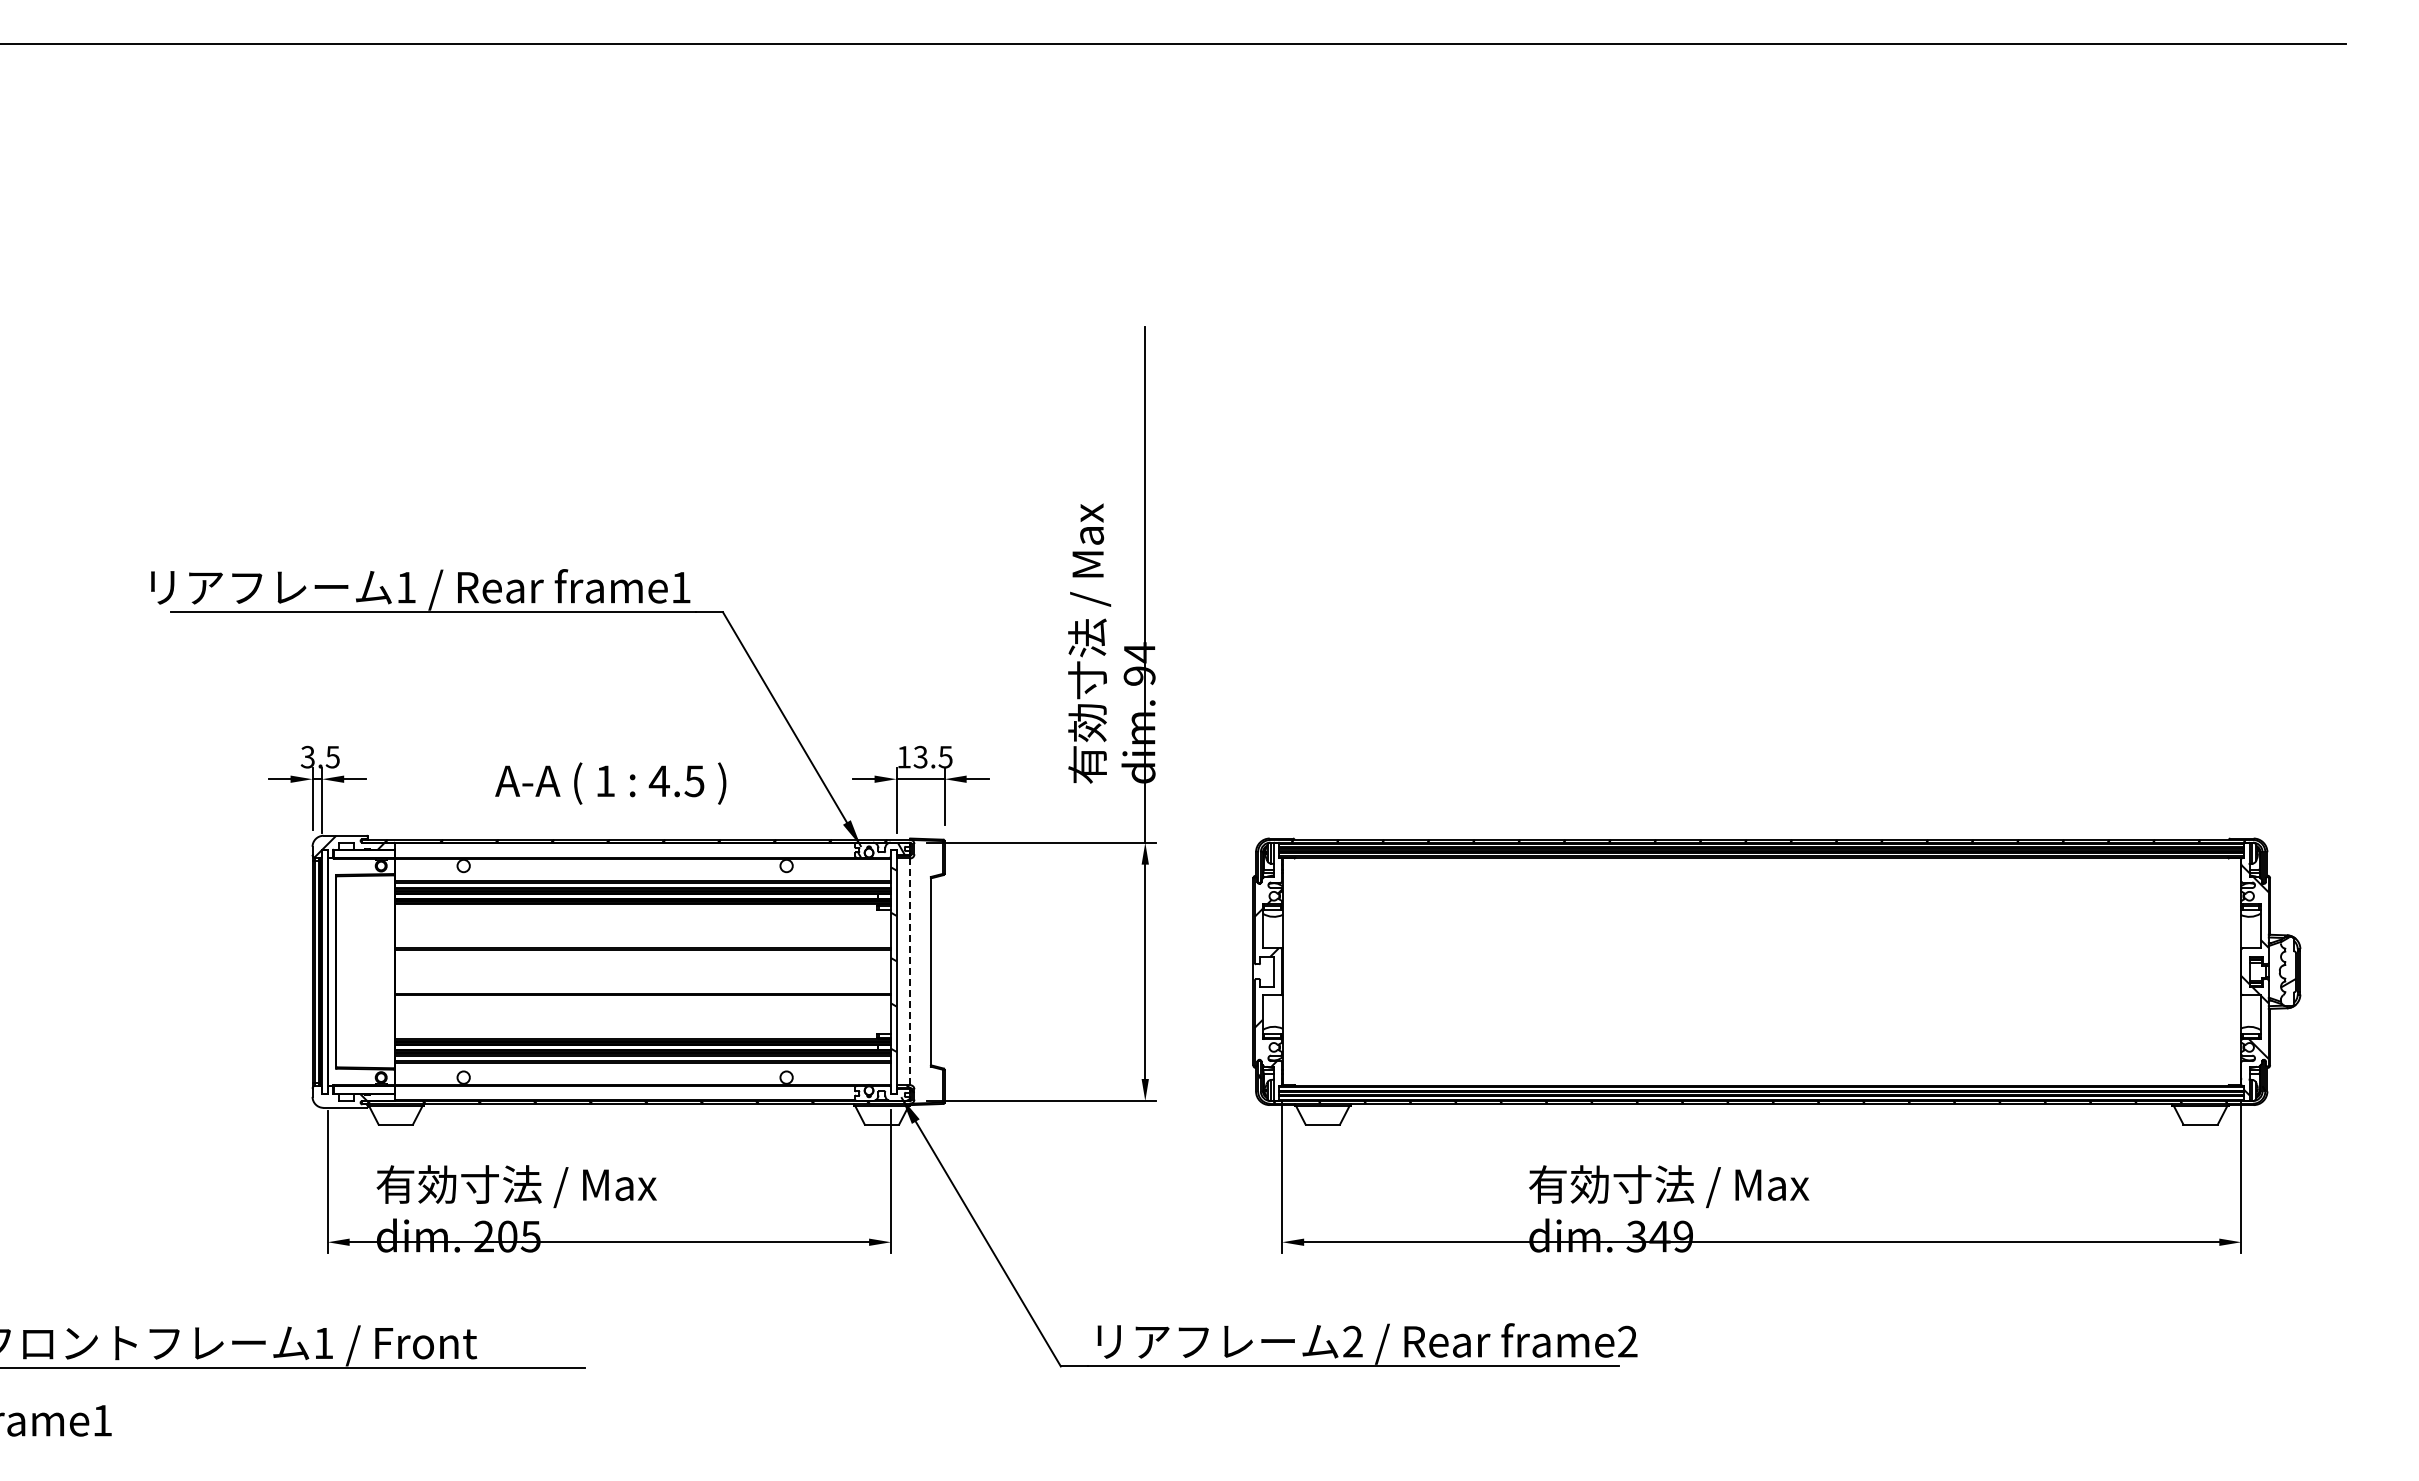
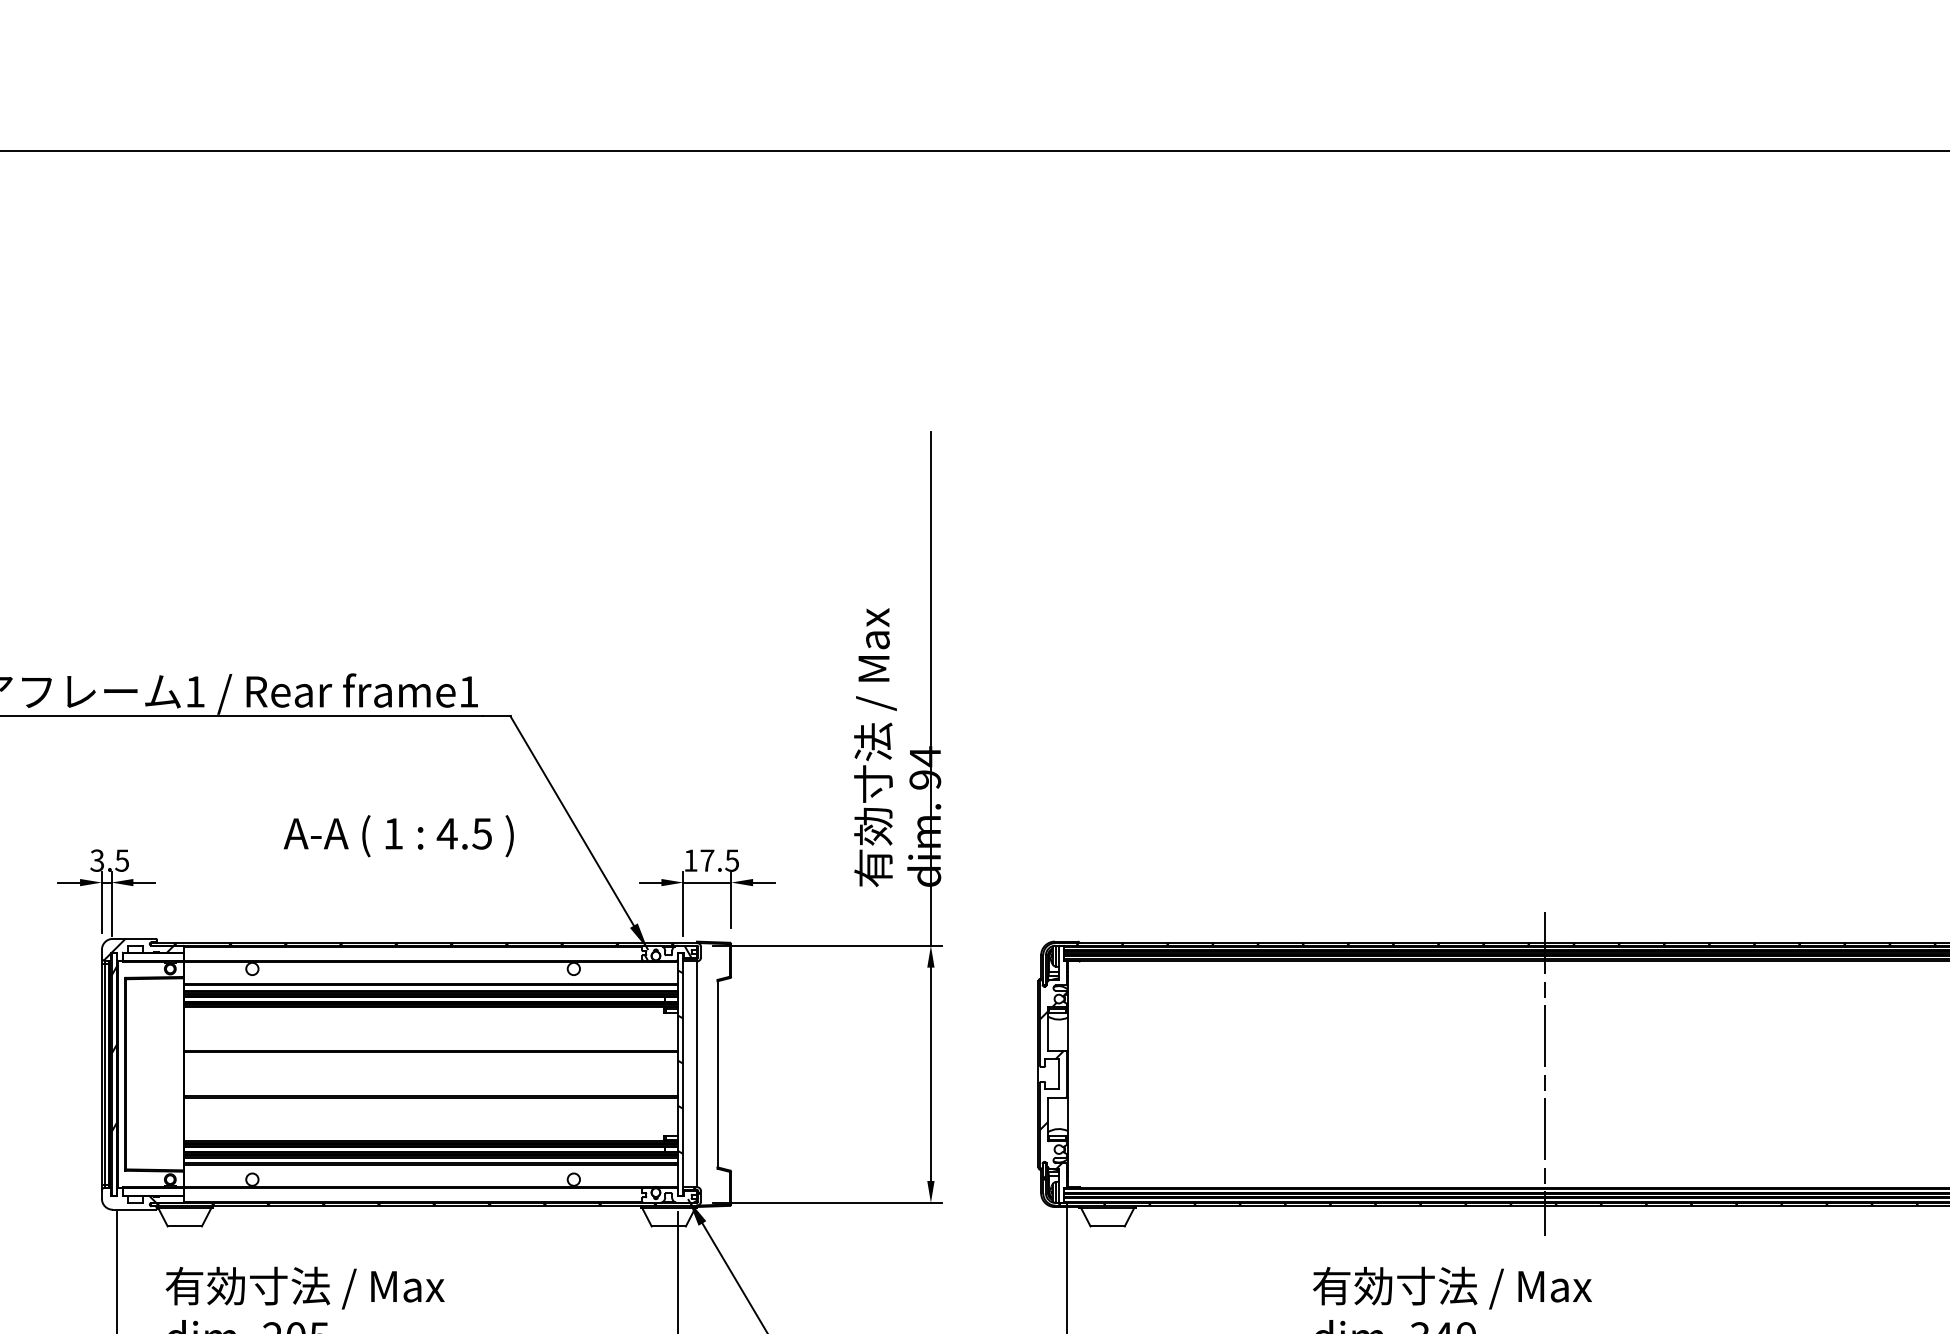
text: (920, 756) -> (707, 859), 13.5 -> 17.5
text: (610, 783) -> (398, 836), moved
hatch: (324, 946) -> (113, 1049), added
line: (910, 971) -> (697, 1074), dashed -> solid
line: (1761, 971) -> (1544, 1074), added

